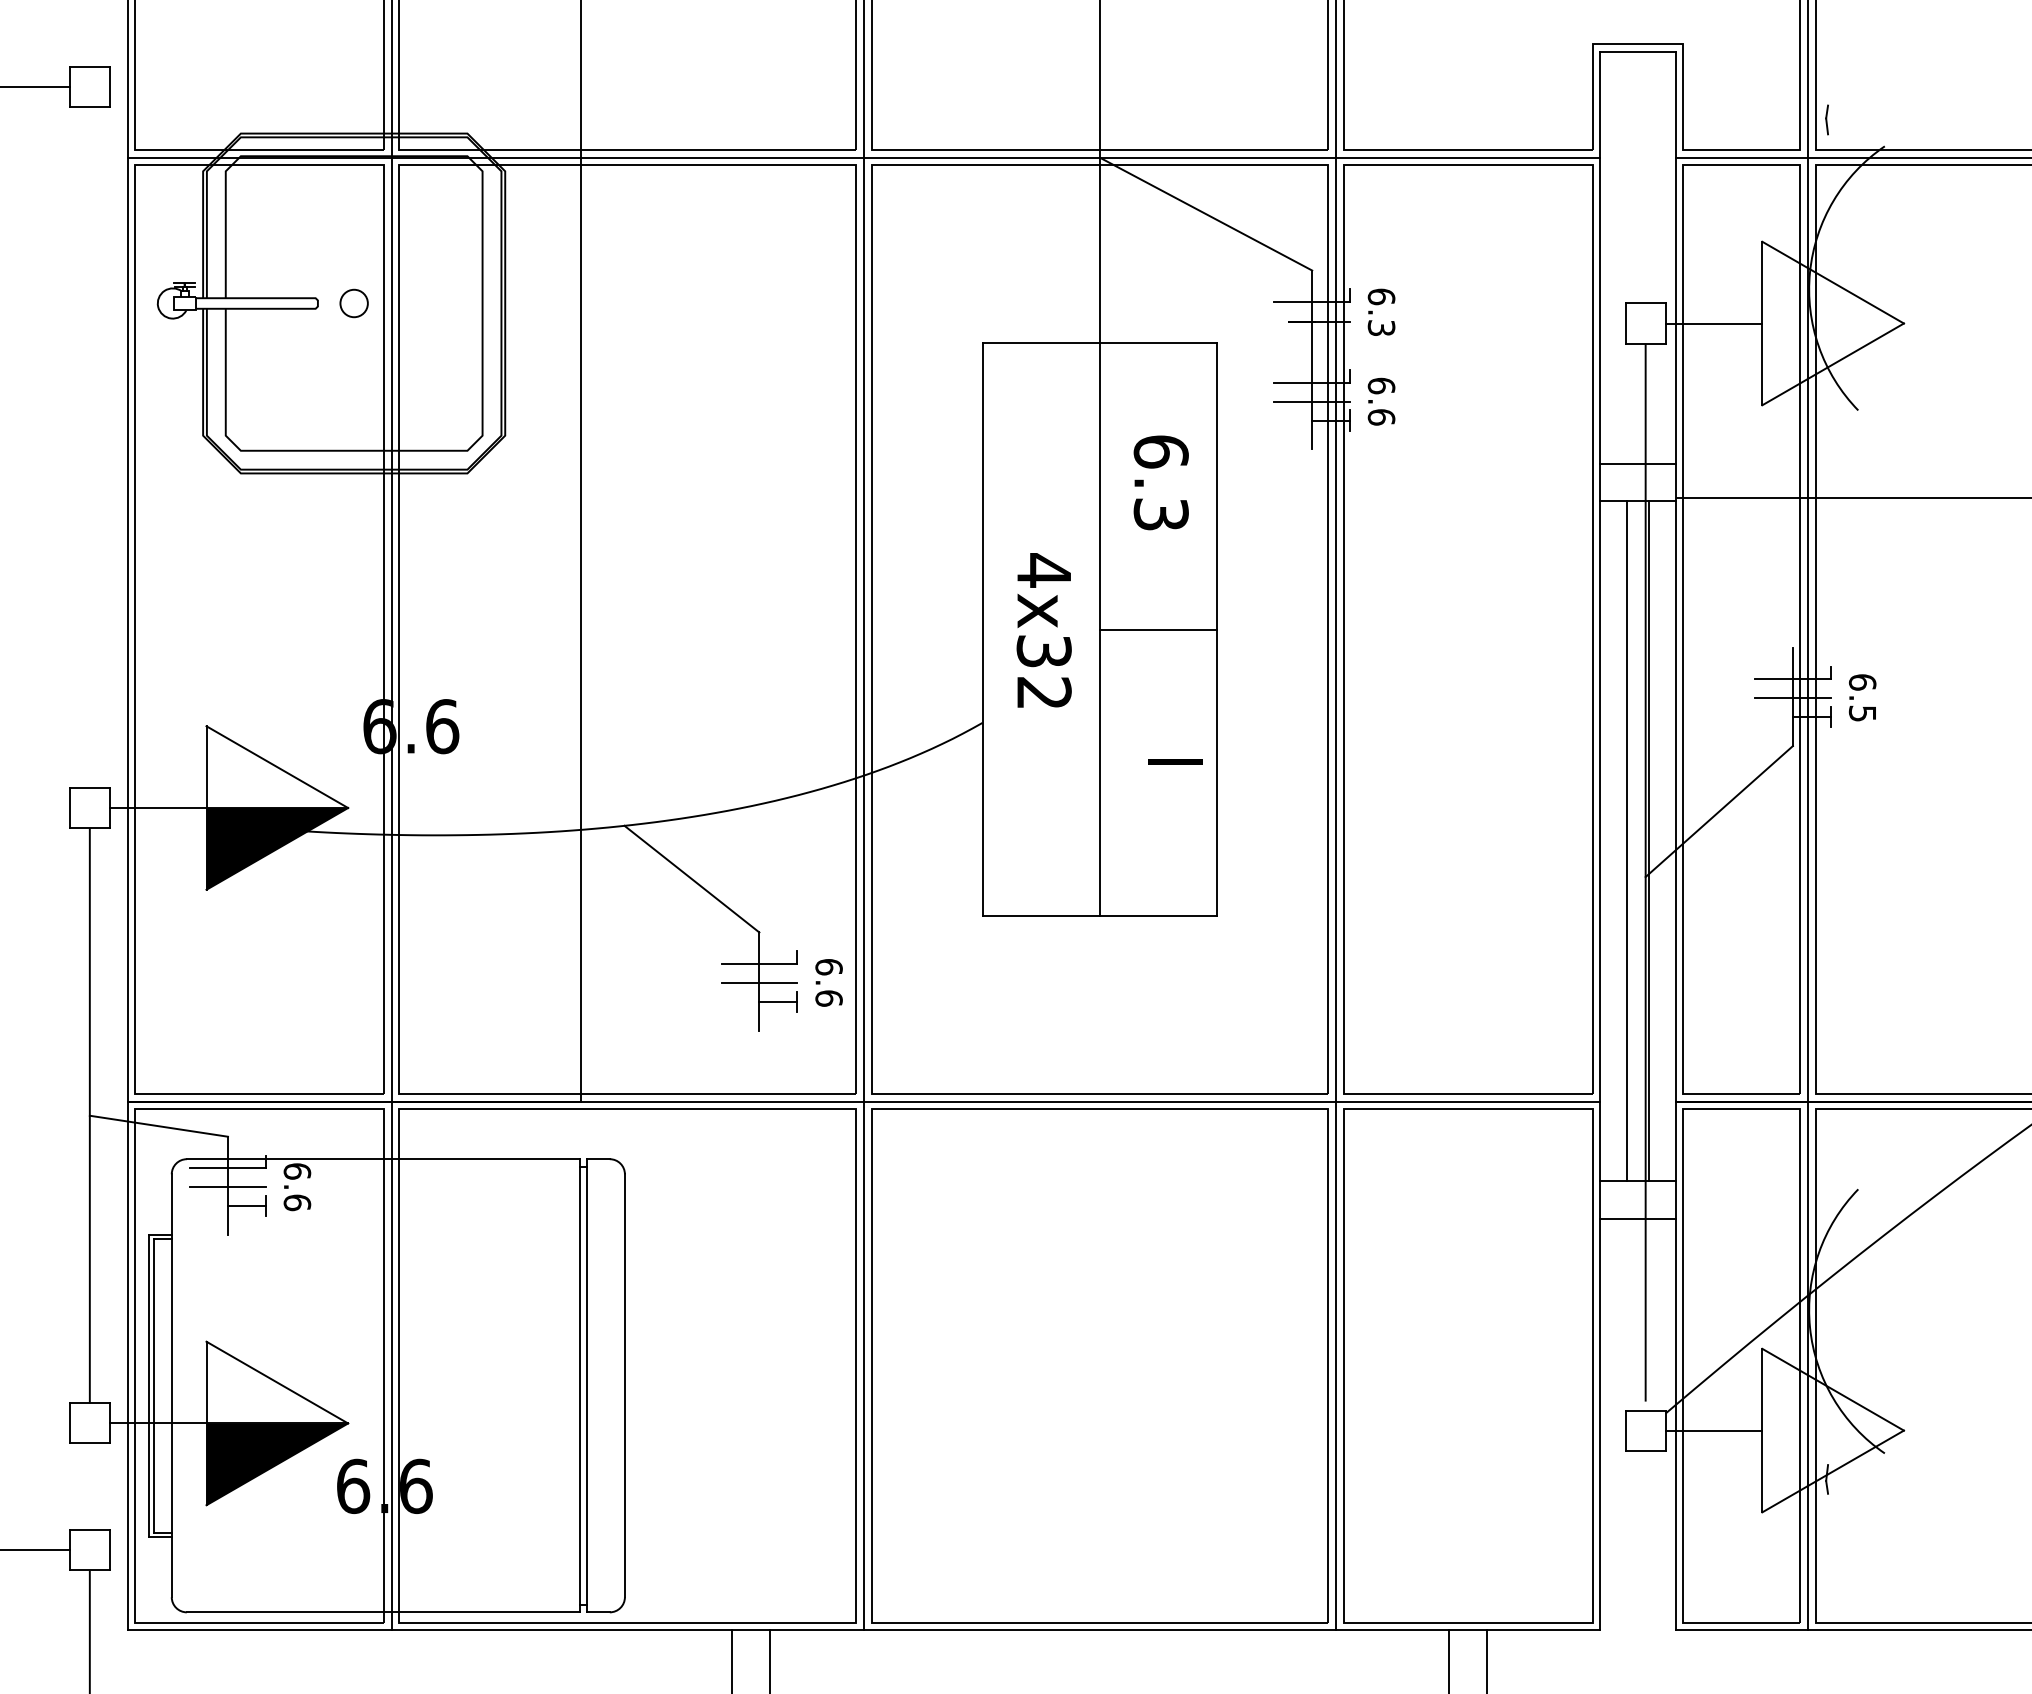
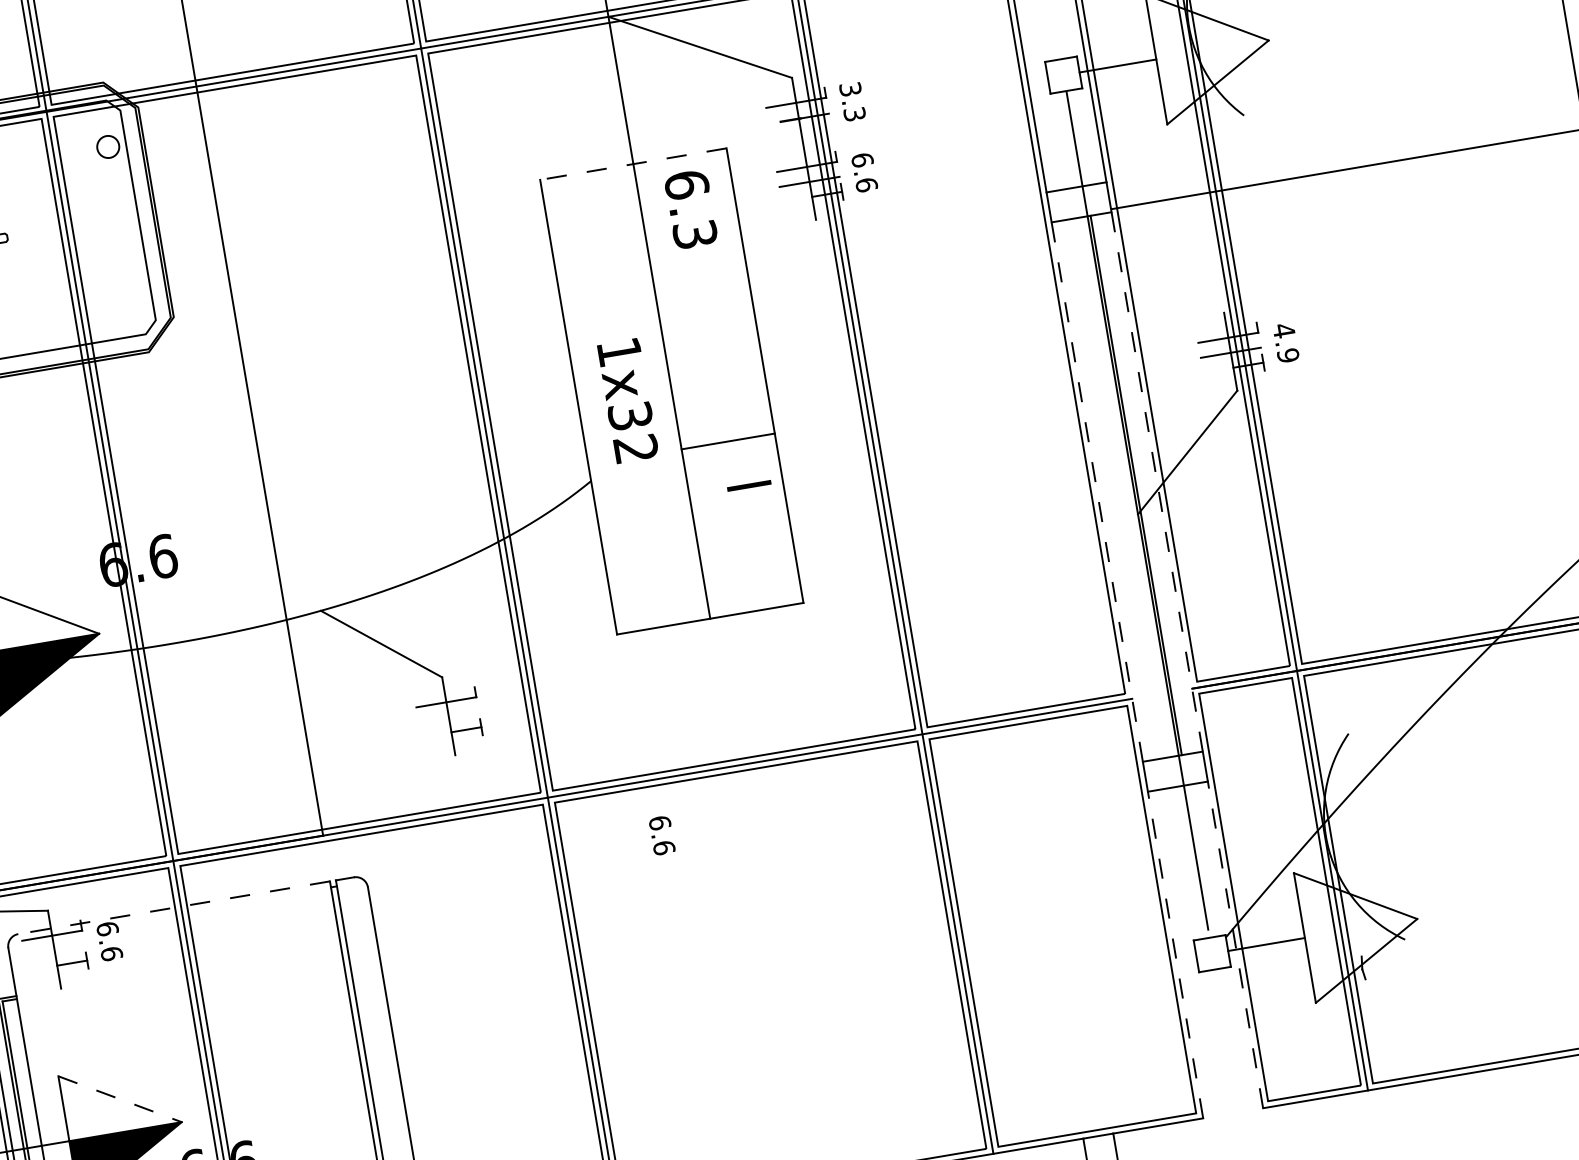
text: (1381, 296) -> (850, 89), 6.3 -> 3.3
circle: (353, 303) -> (107, 147), moved
line: (1099, 343) -> (633, 164), solid -> dashed
text: (1160, 482) -> (690, 209), moved
text: (1043, 570) -> (619, 351), 4x32 -> 1x32
line: (1158, 629) -> (728, 441), moved
text: (1862, 697) -> (1286, 342), 6.5 -> 4.9
line: (1600, 841) -> (1097, 492), solid -> dashed
line: (1626, 841) -> (1118, 488), removed
line: (1675, 841) -> (1156, 482), solid -> dashed
line: (759, 982) -> (448, 717), removed
text: (828, 982) -> (661, 835), moved
line: (382, 1159) -> (173, 908), solid -> dashed
line: (227, 1187) -> (54, 951), removed
line: (277, 1382) -> (120, 1099), solid -> dashed
line: (1600, 1424) -> (1175, 954), solid -> dashed
line: (1675, 1424) -> (1235, 944), solid -> dashed

